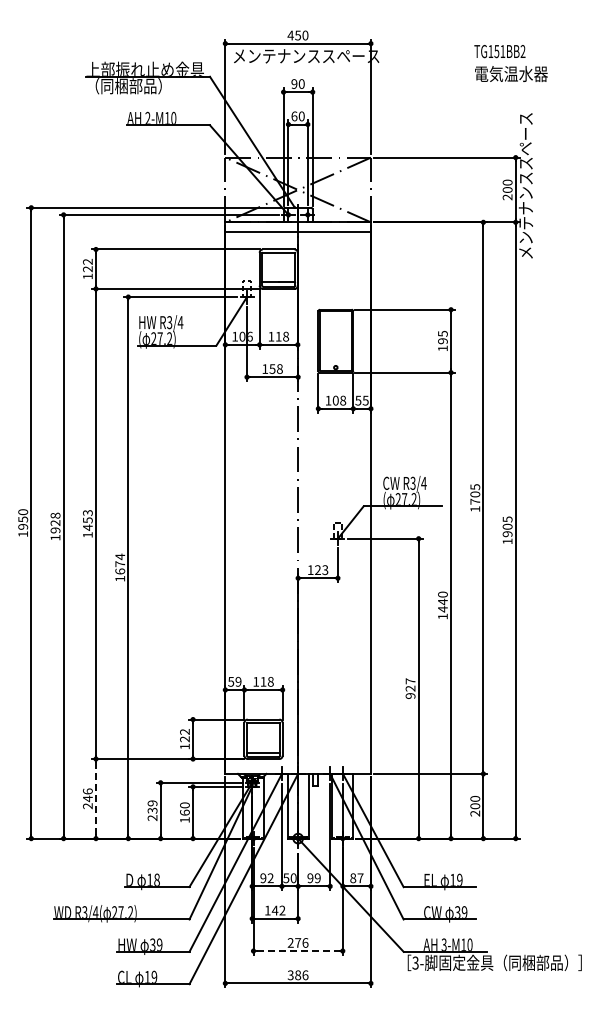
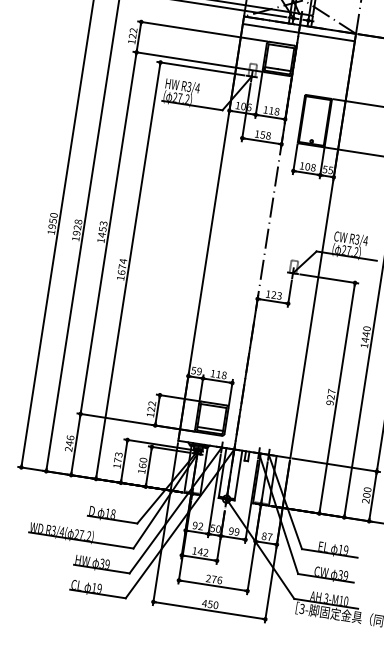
line: (96, 798) -> (76, 444), dashed -> solid
text: (152, 810) -> (117, 460), 239 -> 173
line: (298, 951) -> (213, 586), dashed -> solid
text: (297, 975) -> (209, 604), 386 -> 450

